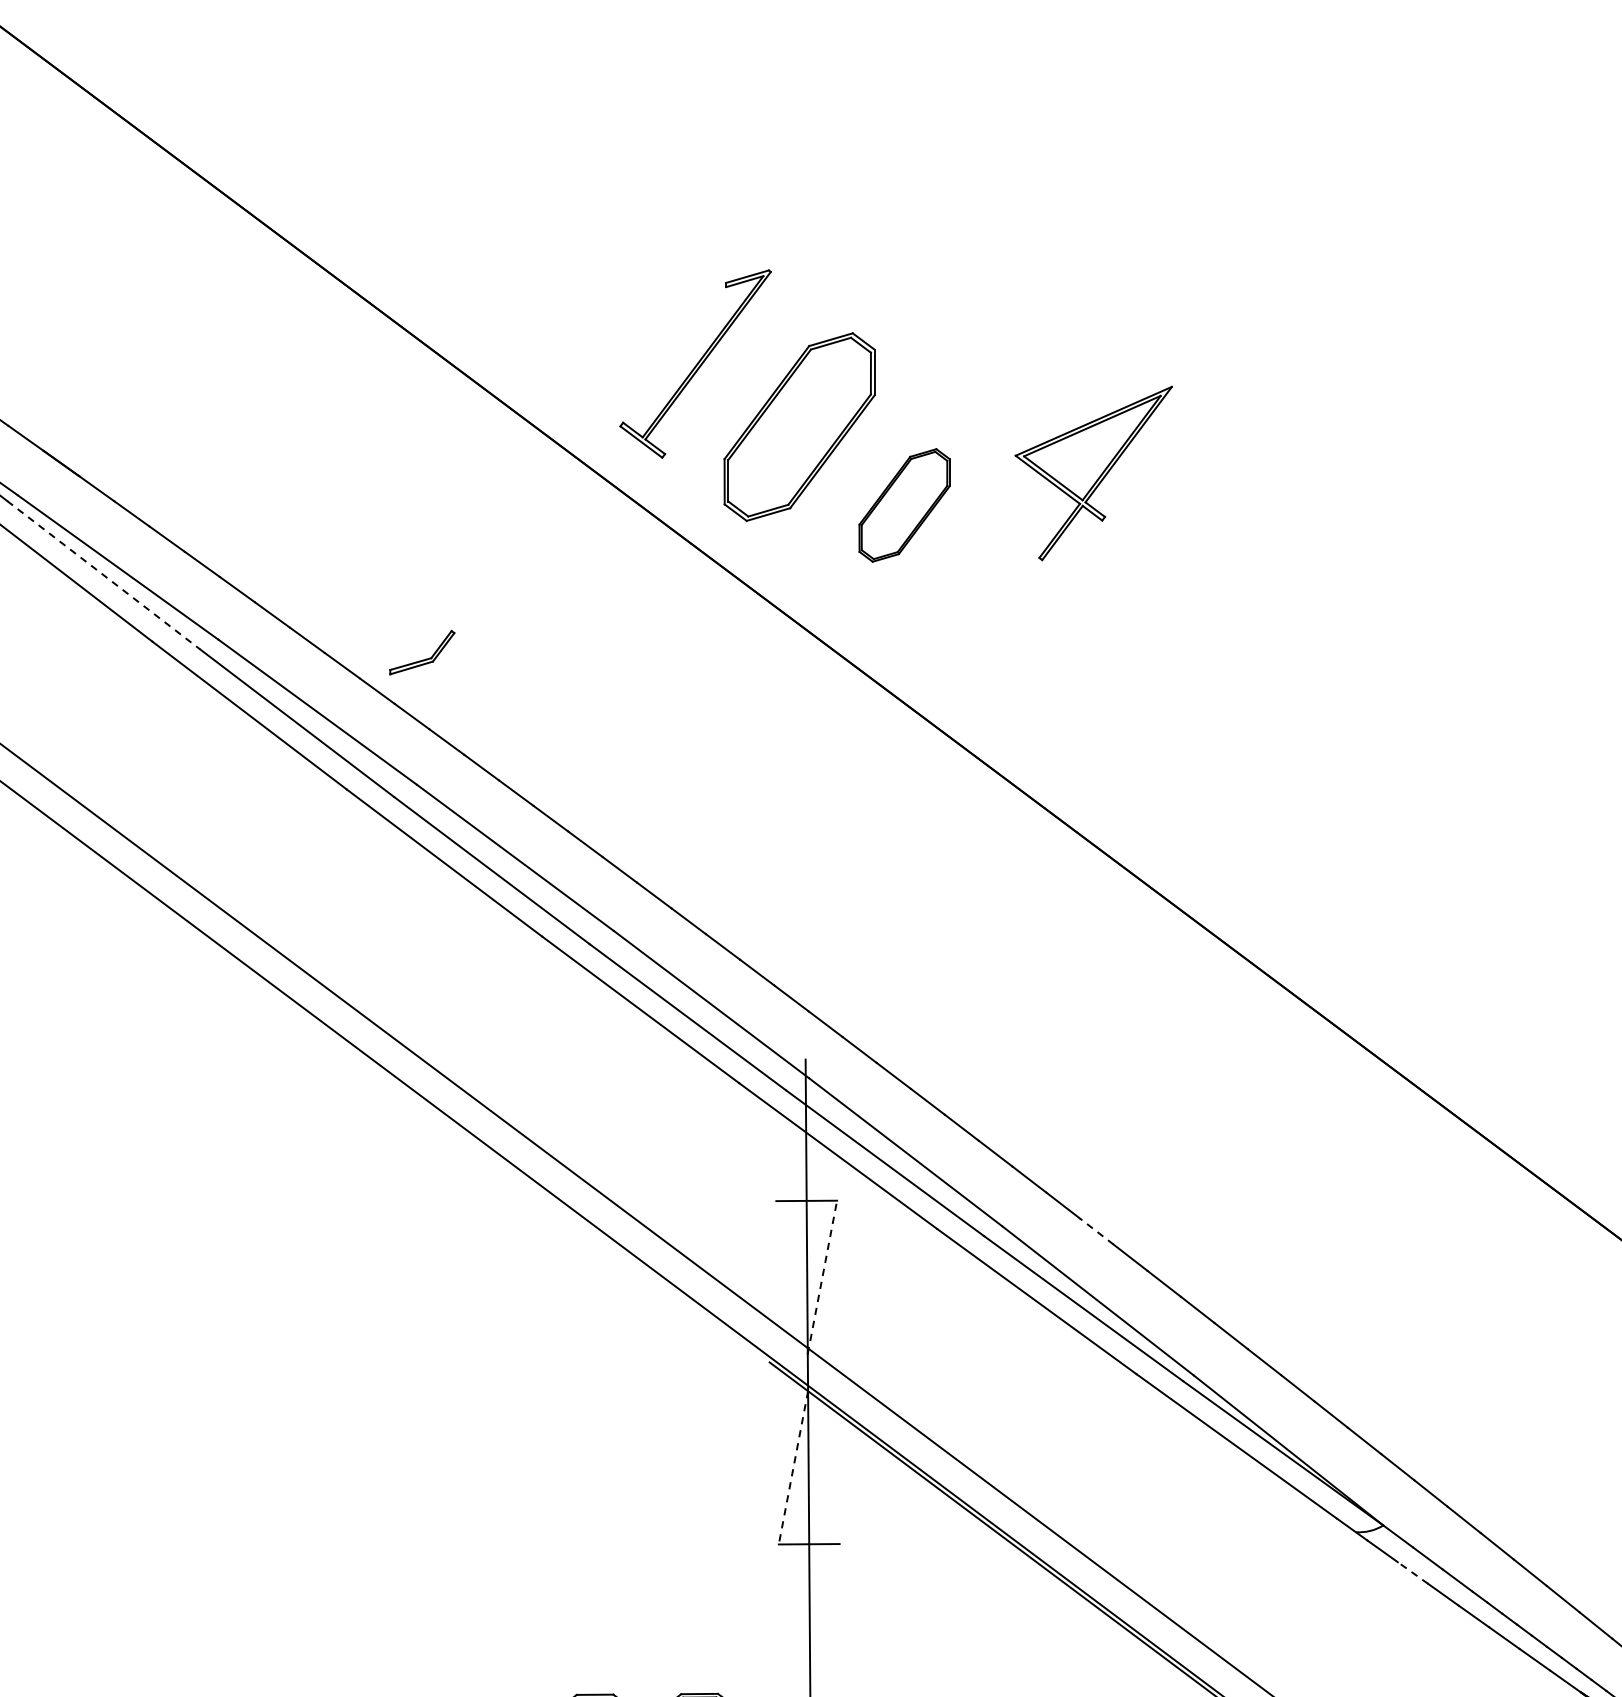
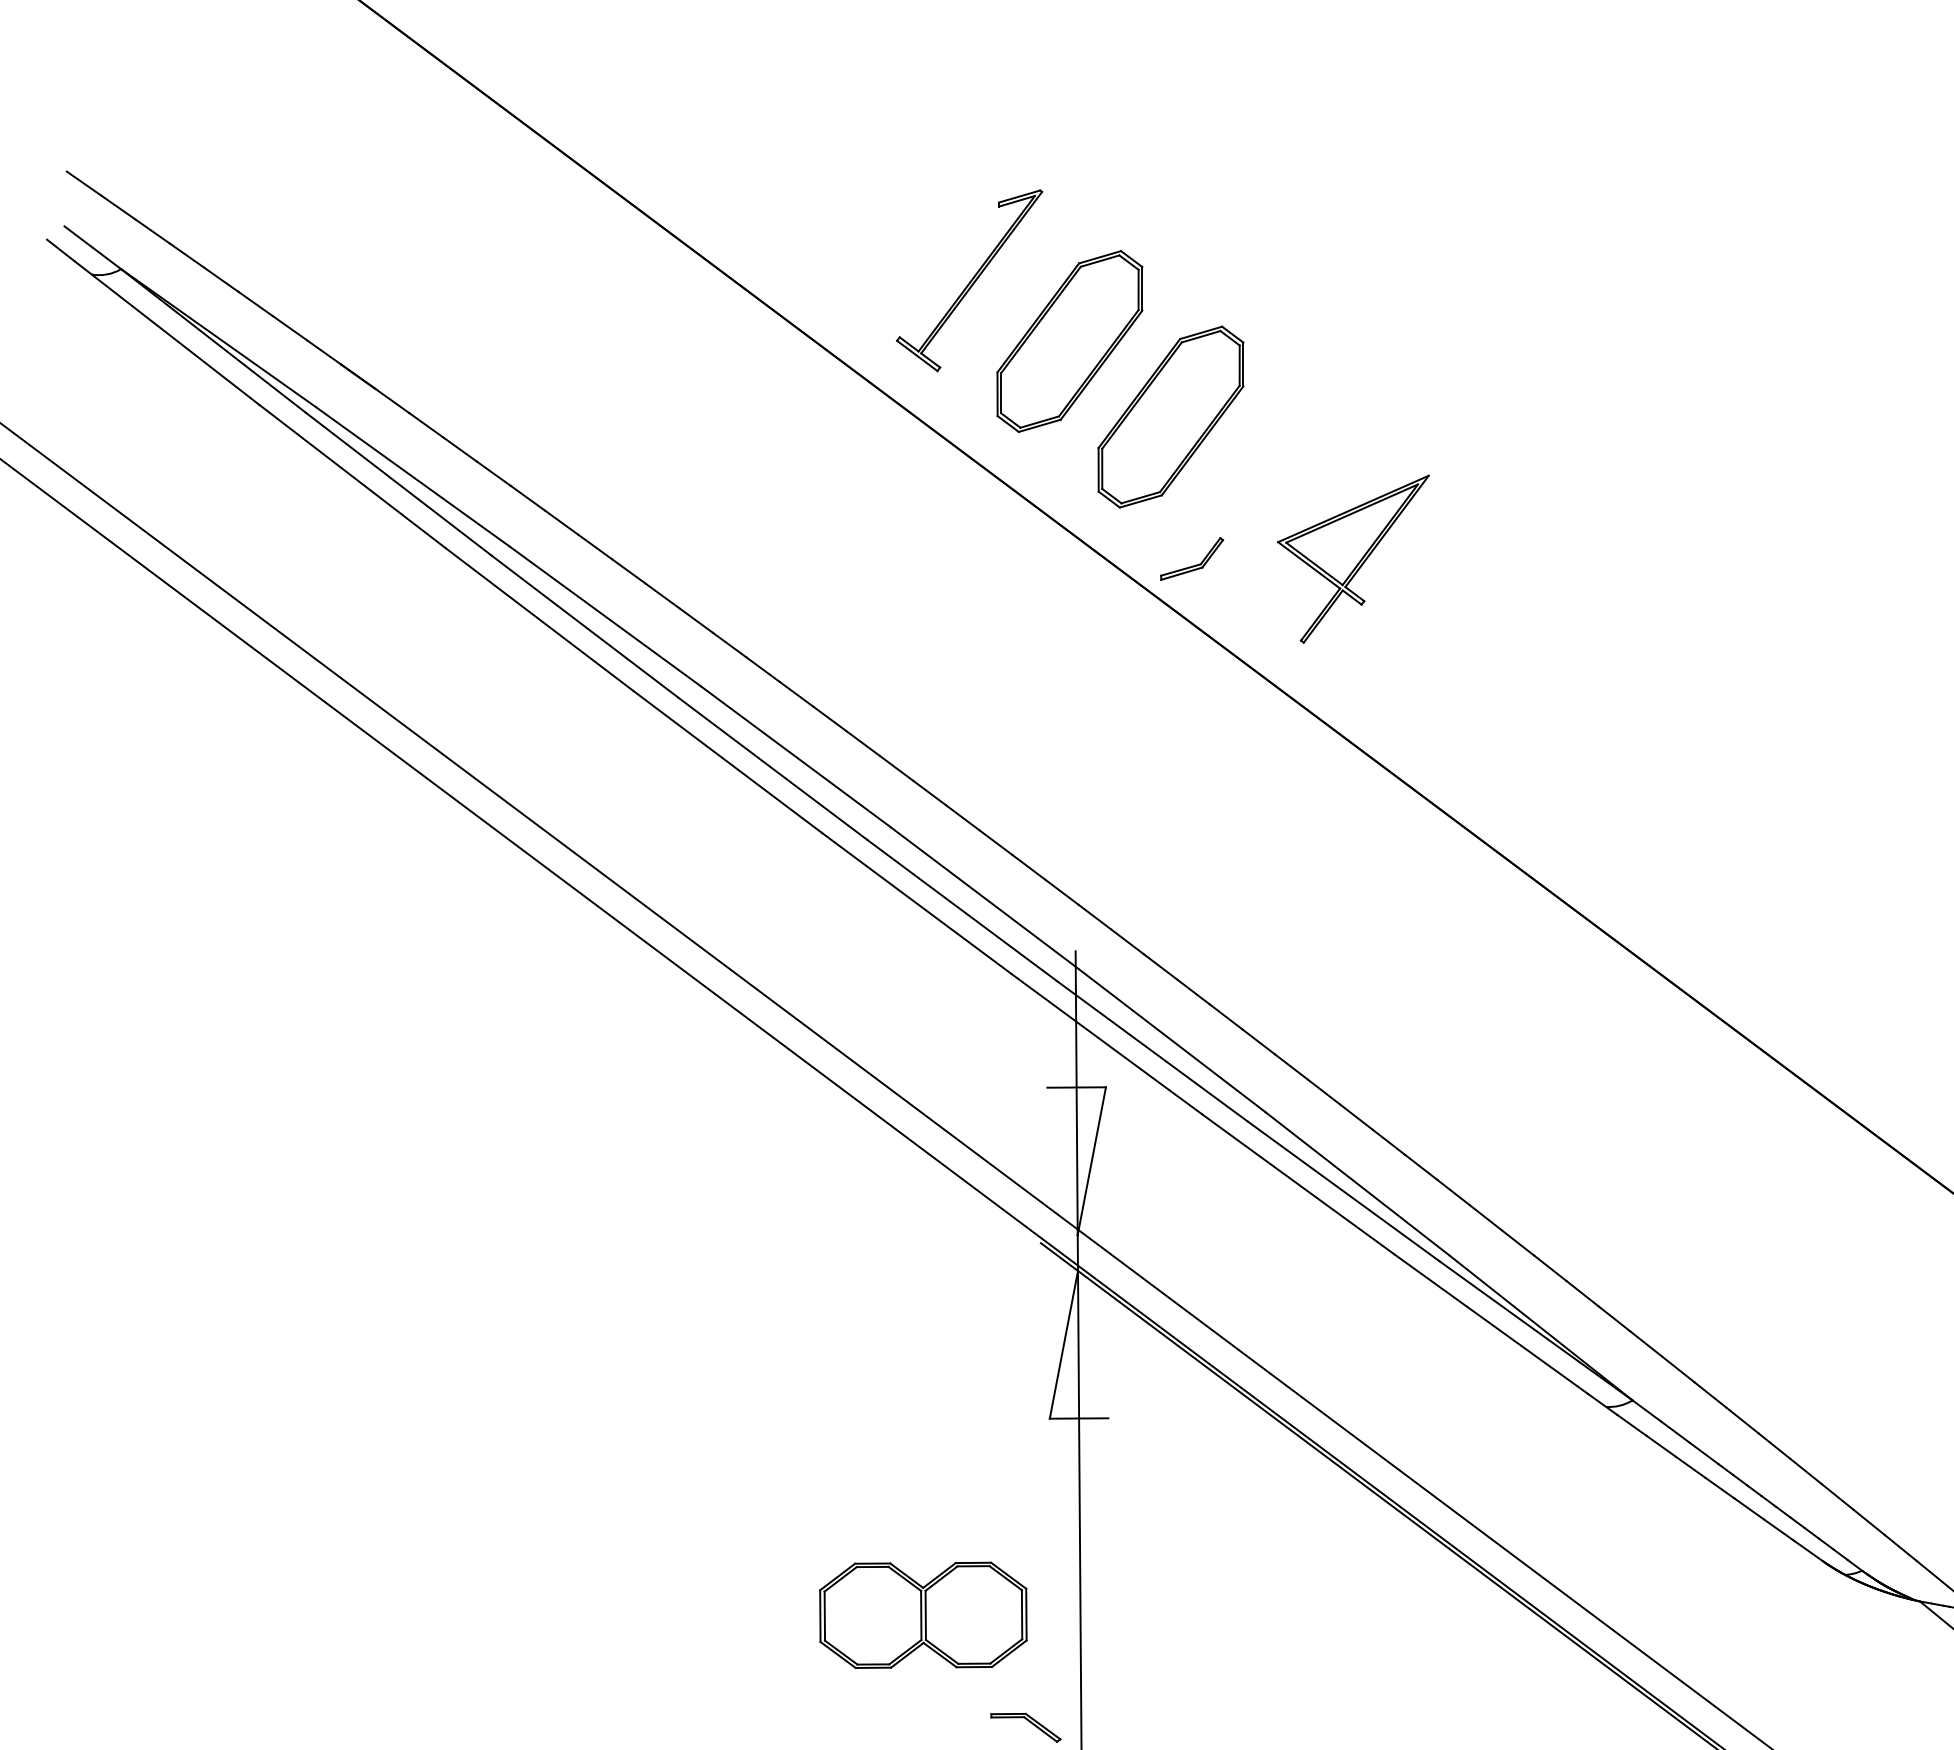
part: (1093, 472) -> (1353, 558), moved
part: (904, 504) -> (1170, 416), size x1.67
line: (104, 575) -> (399, 484), dashed -> solid
part: (425, 658) -> (1195, 564), moved
line: (1096, 1232) -> (1356, 1117), dashed -> solid
line: (822, 1276) -> (1091, 1160), dashed -> solid
line: (793, 1468) -> (1063, 1345), dashed -> solid
line: (1412, 1572) -> (1660, 1445), dashed -> solid

